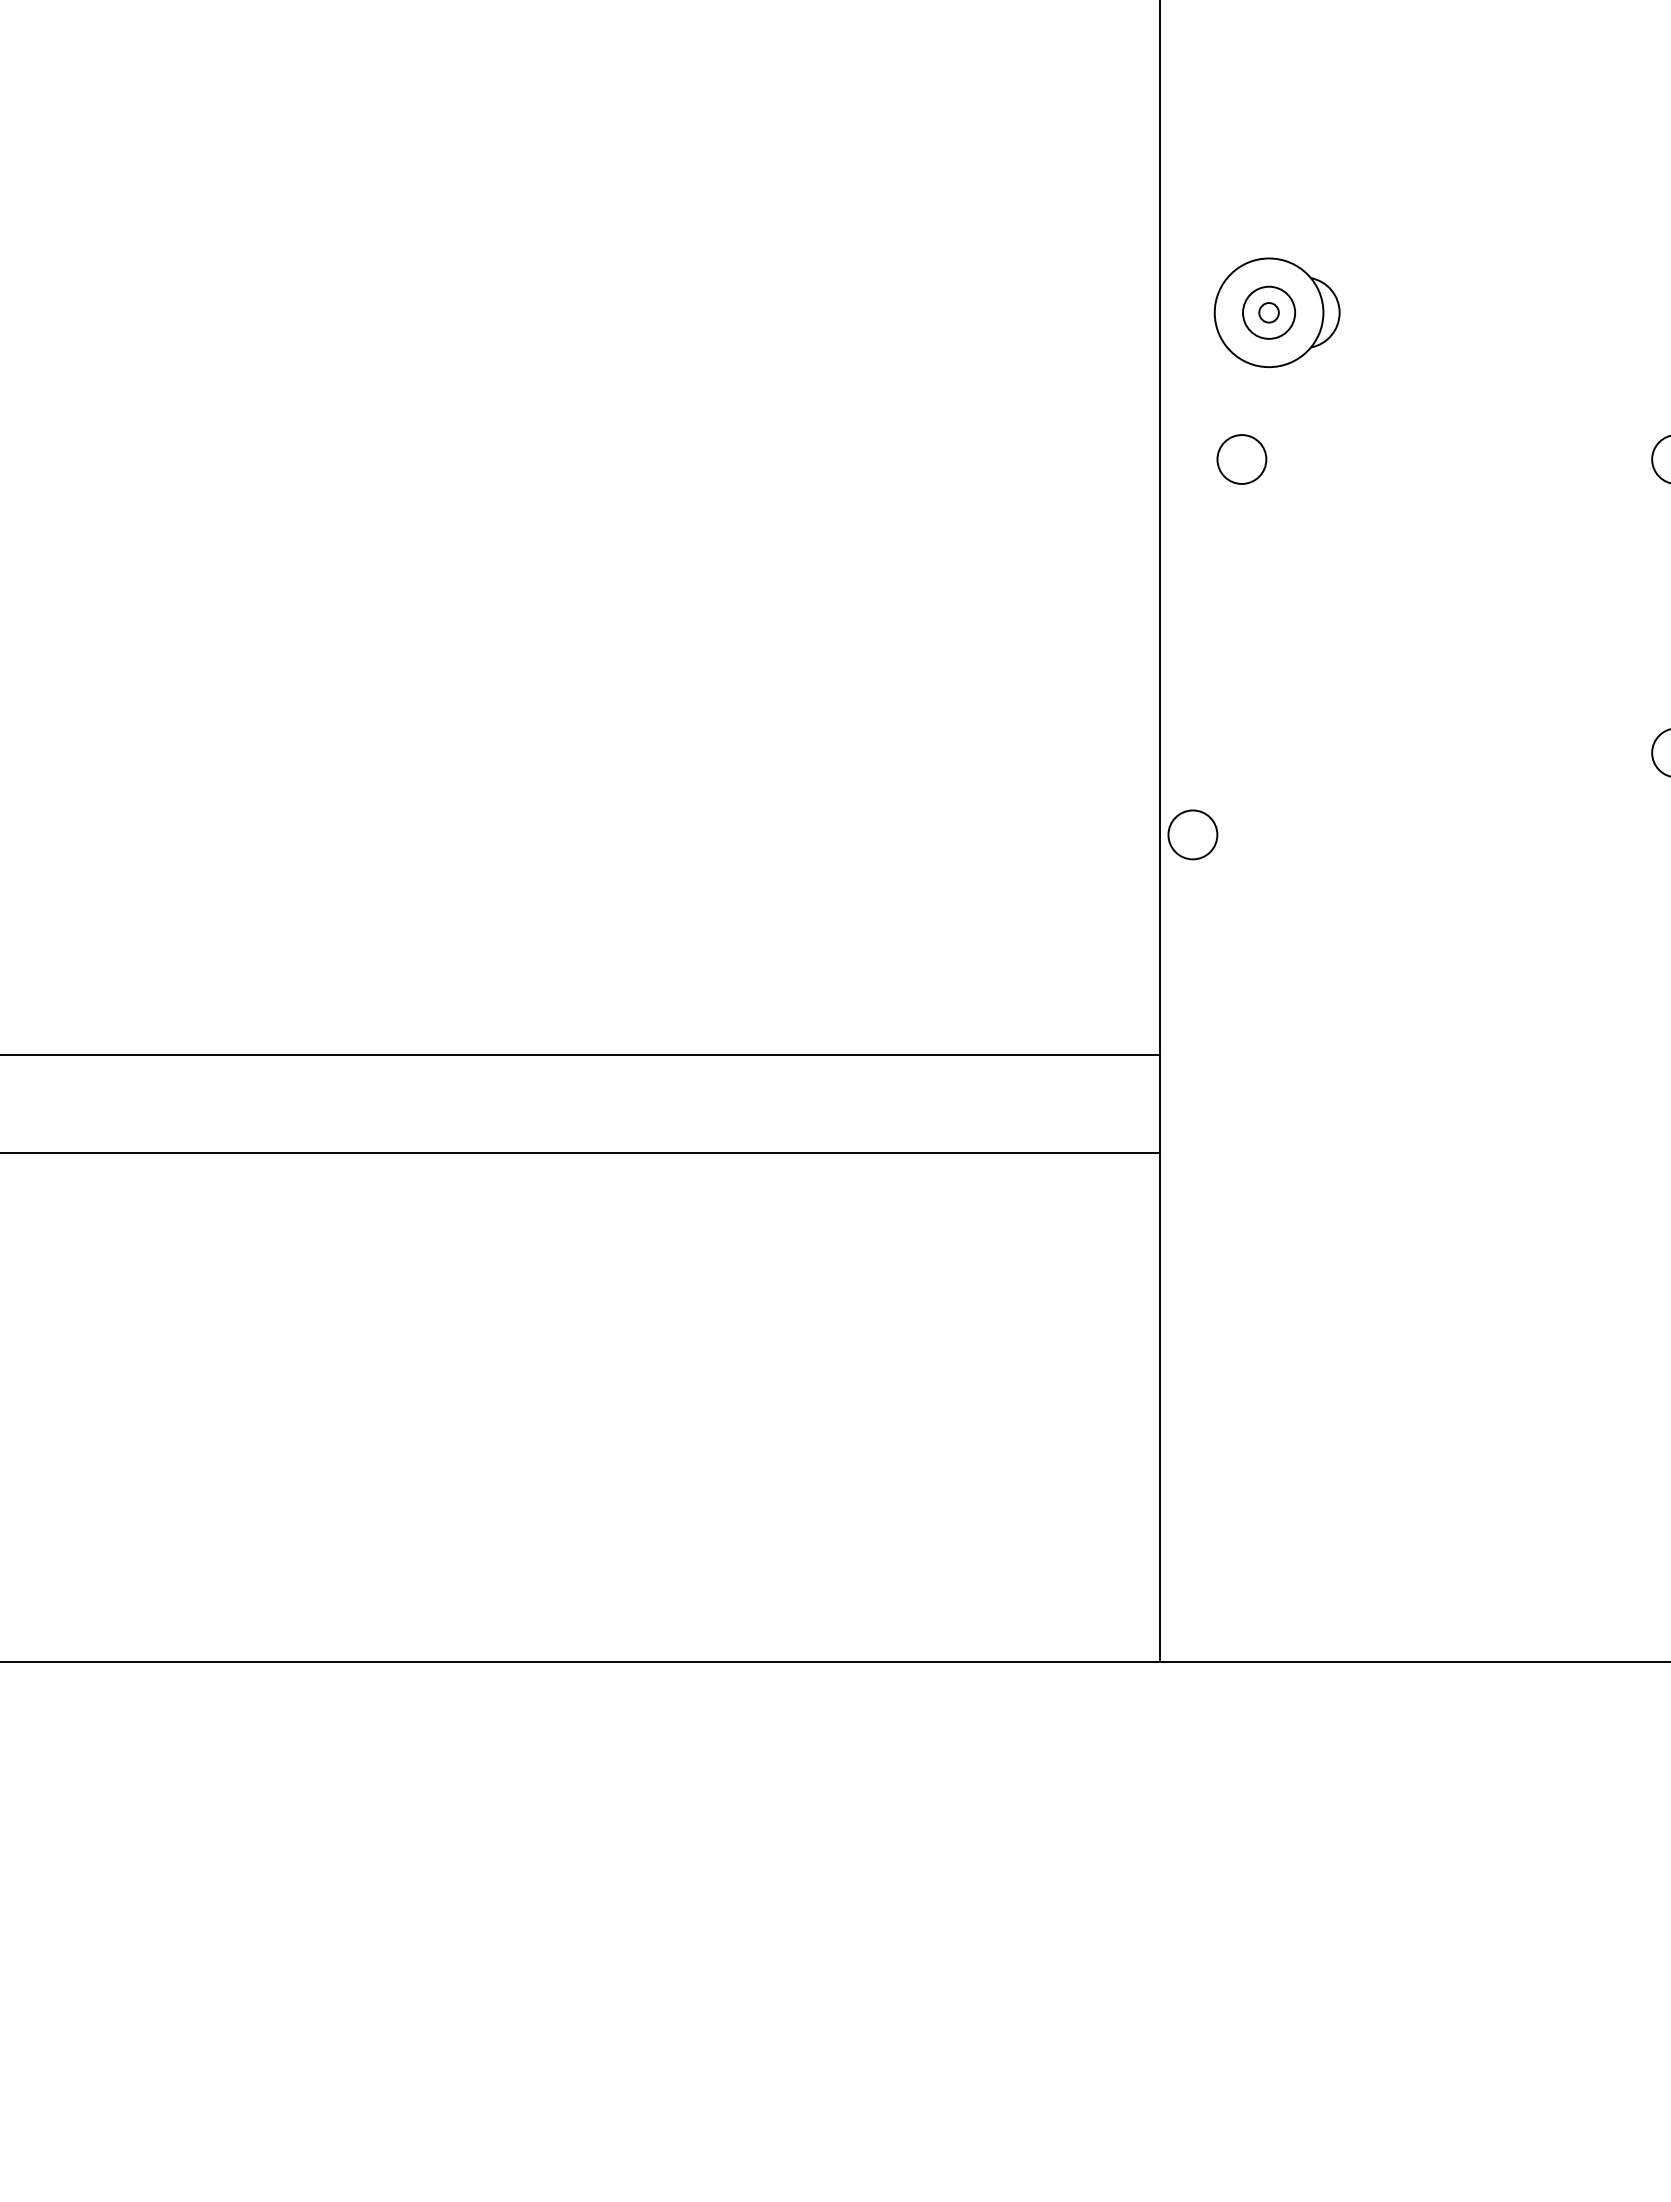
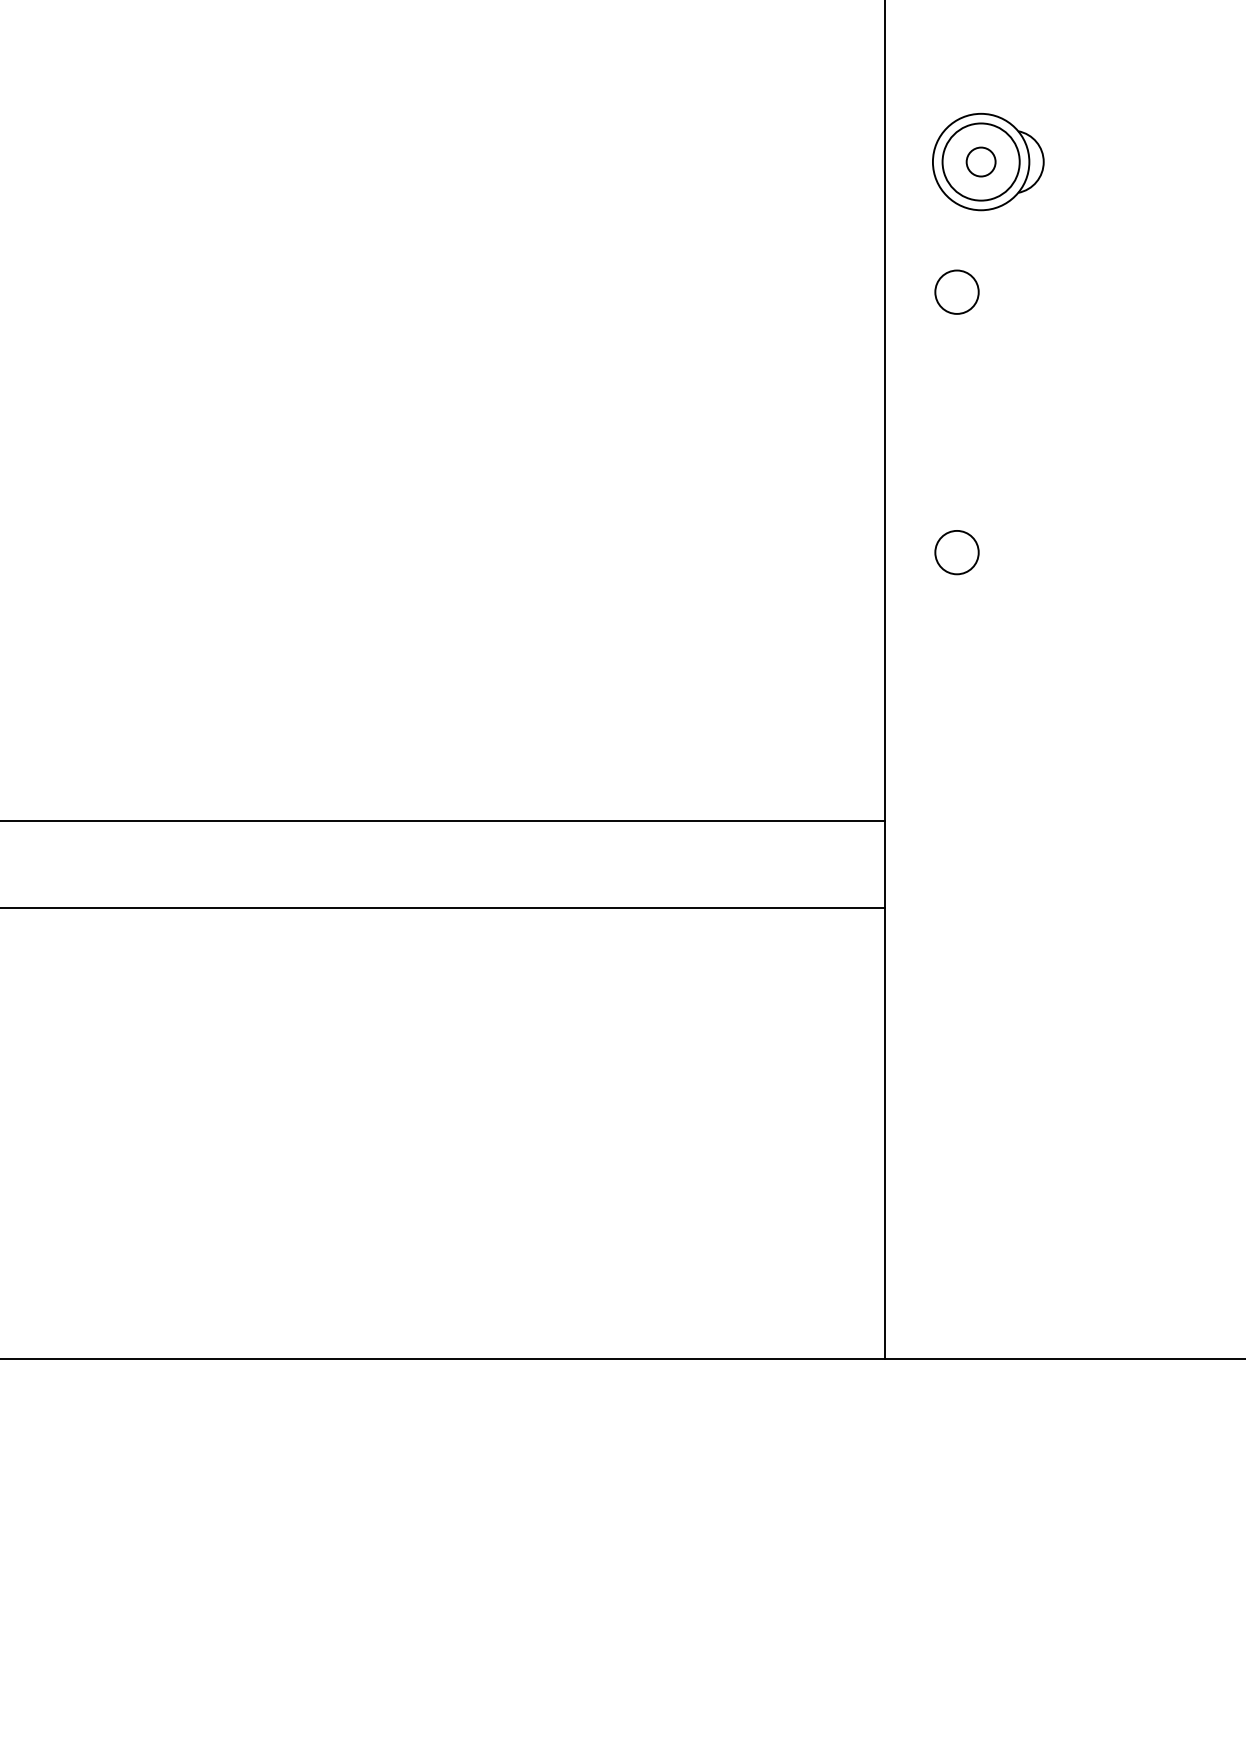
circle: (1268, 312) -> (980, 161), size x1.67
circle: (1268, 312) -> (980, 161), size x1.67
circle: (1192, 834) -> (956, 552), moved

